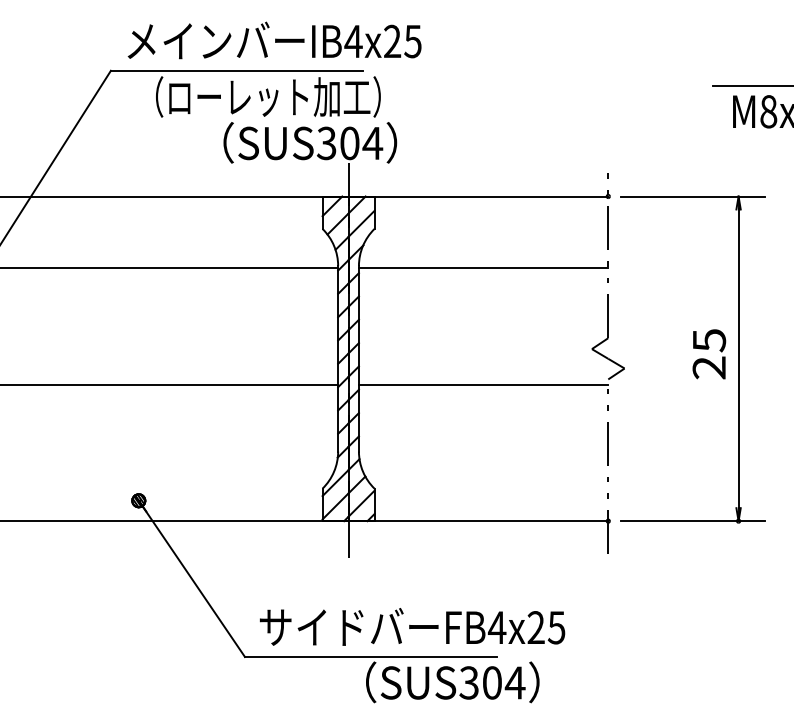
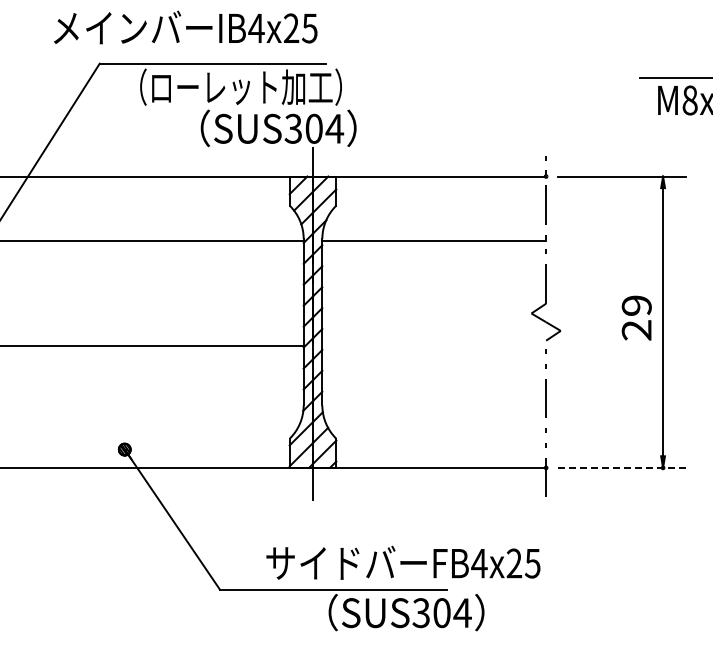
text: (274, 40) -> (185, 27), moved
text: (708, 340) -> (636, 305), 25 -> 29
line: (483, 384) -> (434, 345), removed
line: (693, 520) -> (622, 467), solid -> dashed
text: (412, 626) -> (403, 562), moved

